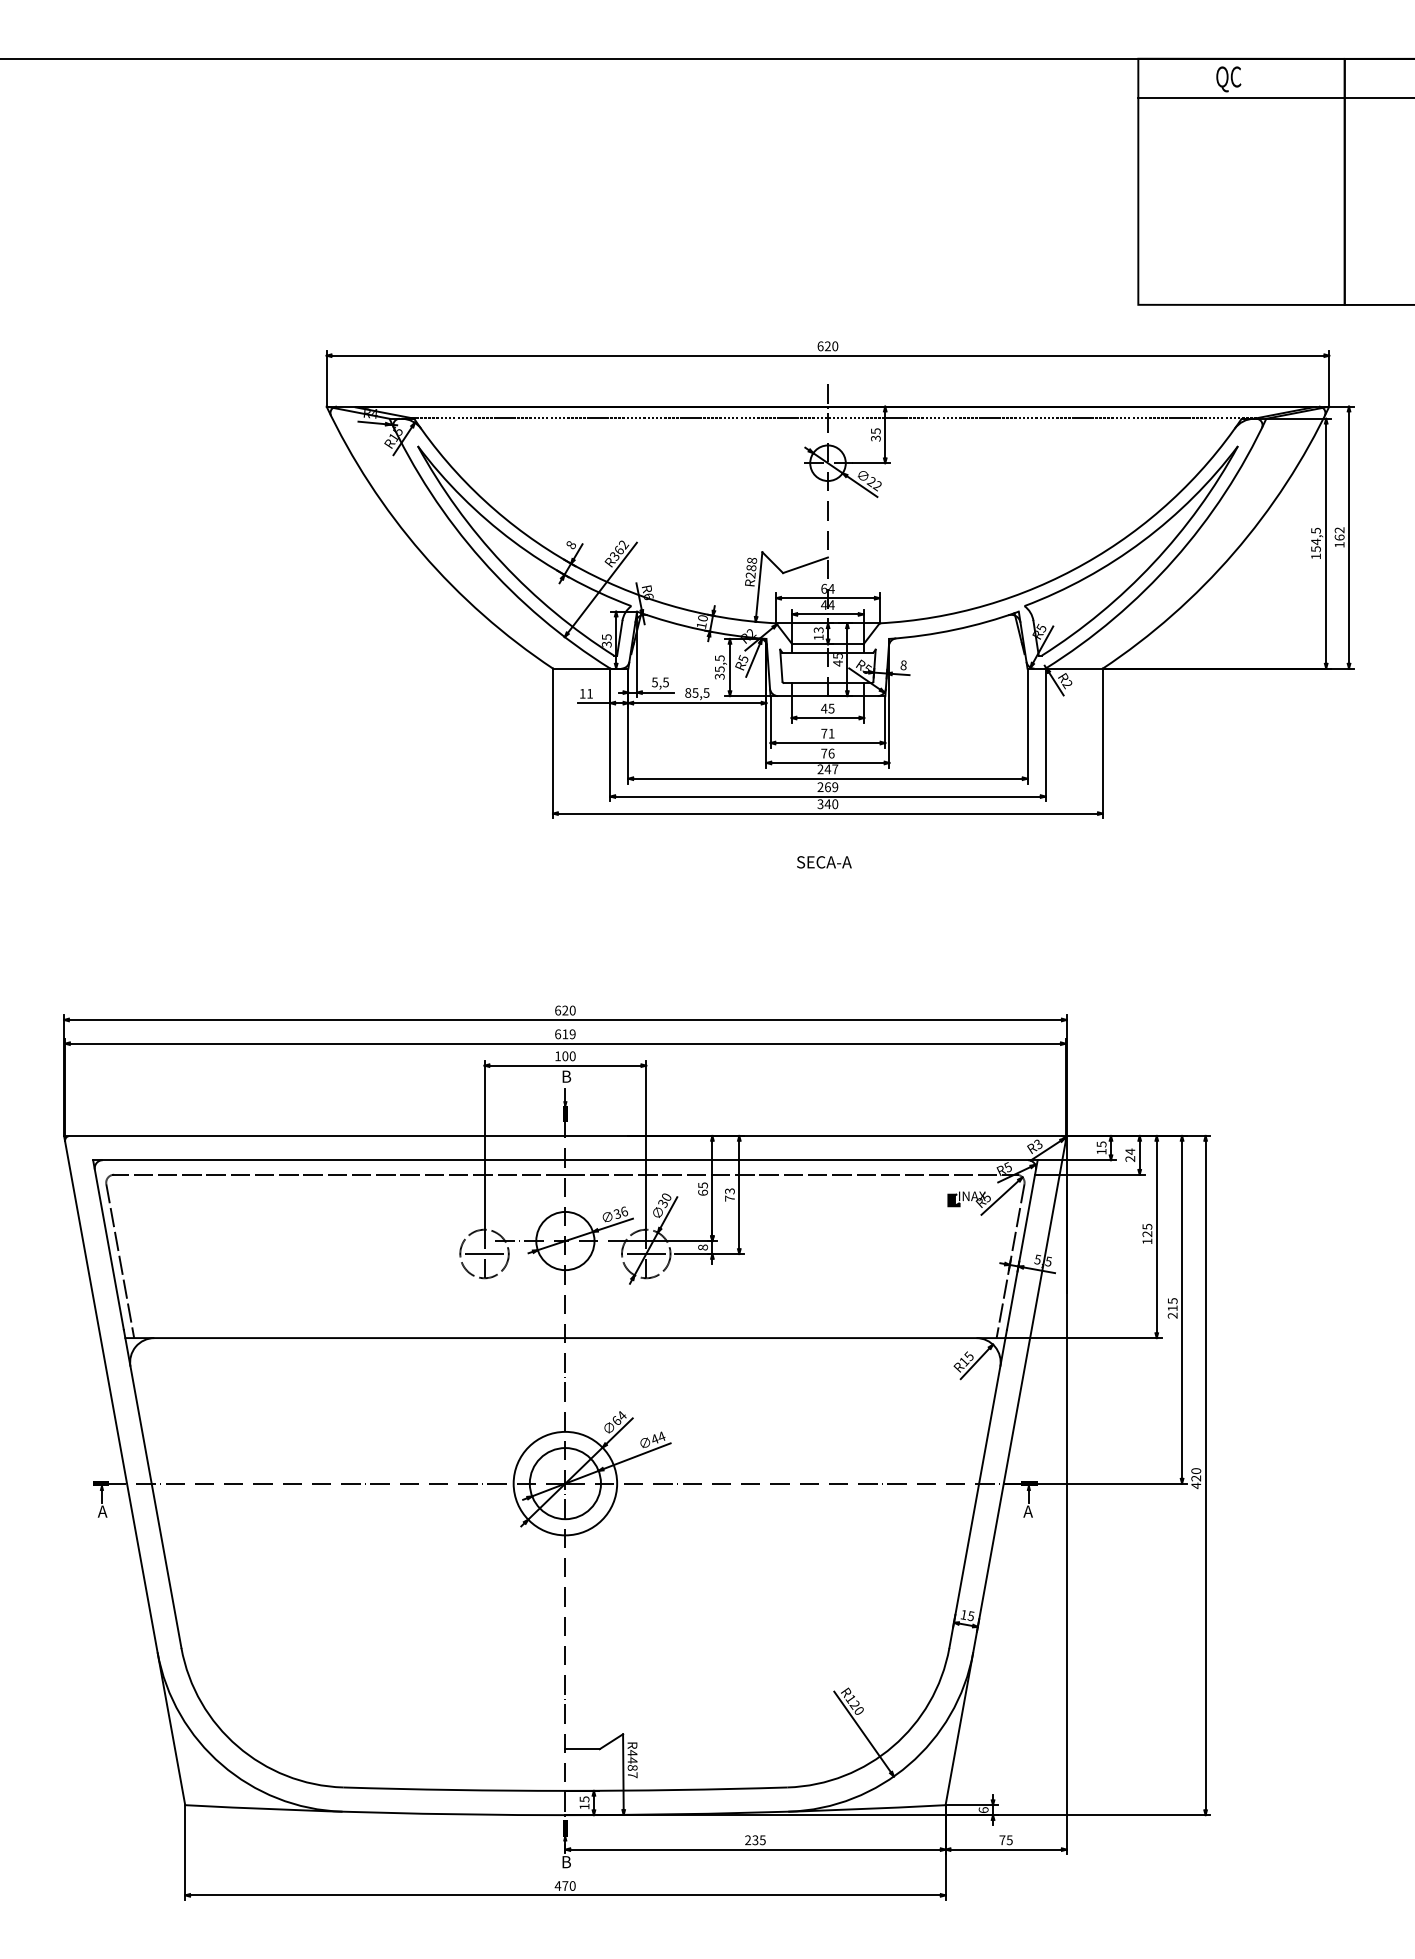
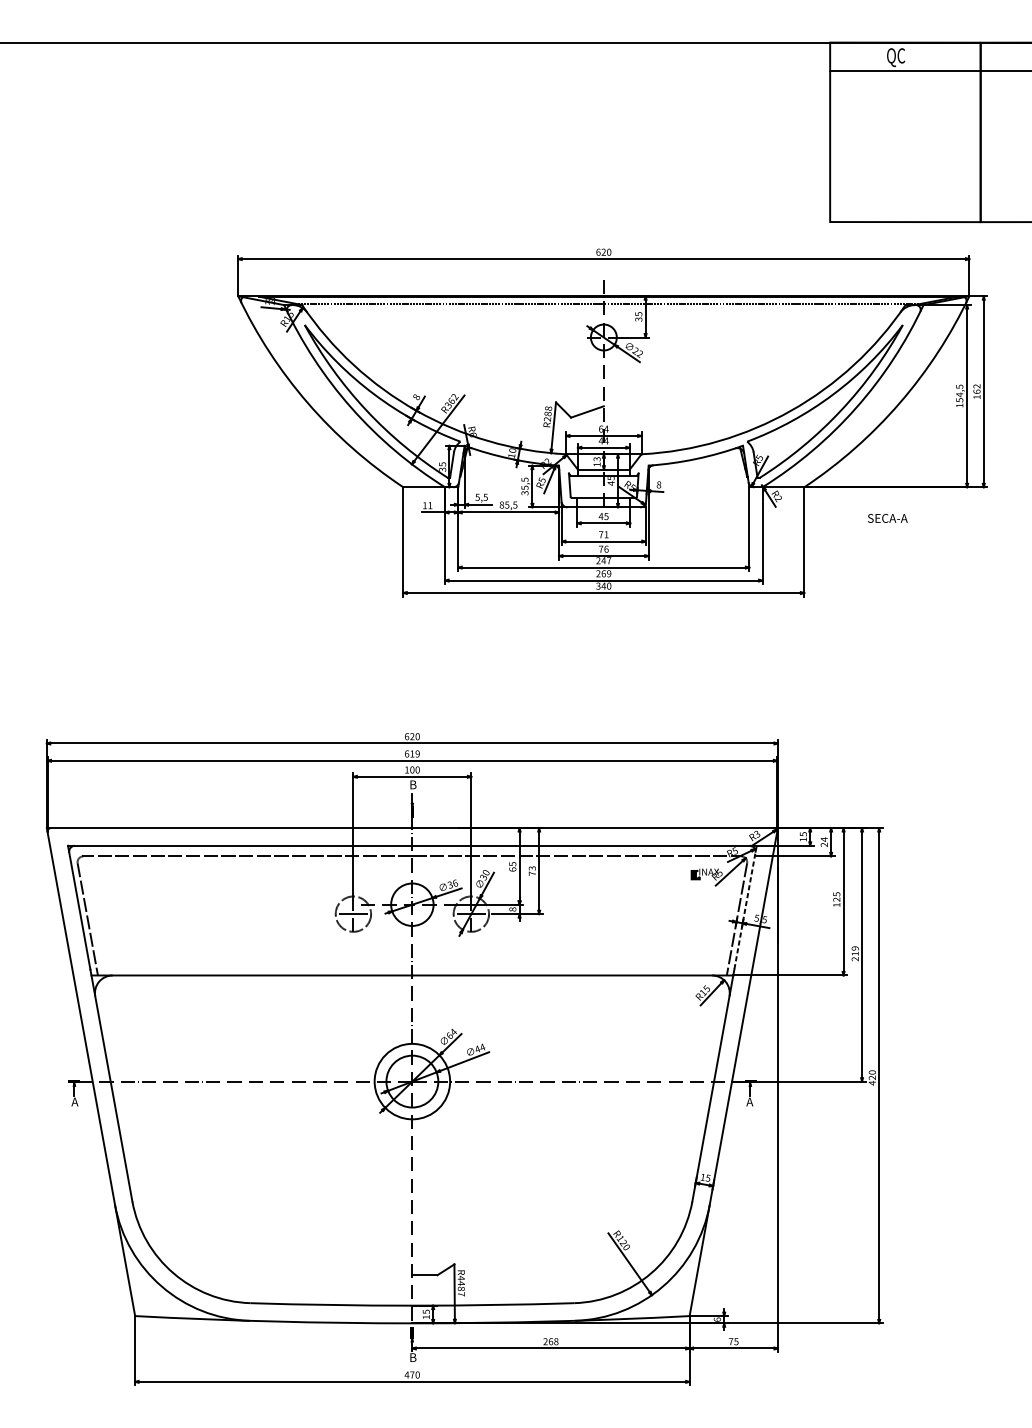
text: (824, 862) -> (887, 518), moved
line: (1022, 1245) -> (745, 907), solid -> dashed
text: (1172, 1301) -> (855, 948), 215 -> 219
text: (758, 1840) -> (553, 1341), 235 -> 268

